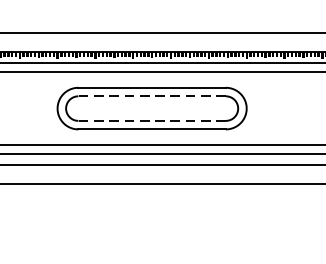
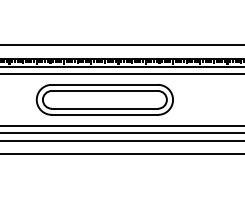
line: (151, 96) -> (104, 91), dashed -> solid
line: (151, 120) -> (104, 108), dashed -> solid

